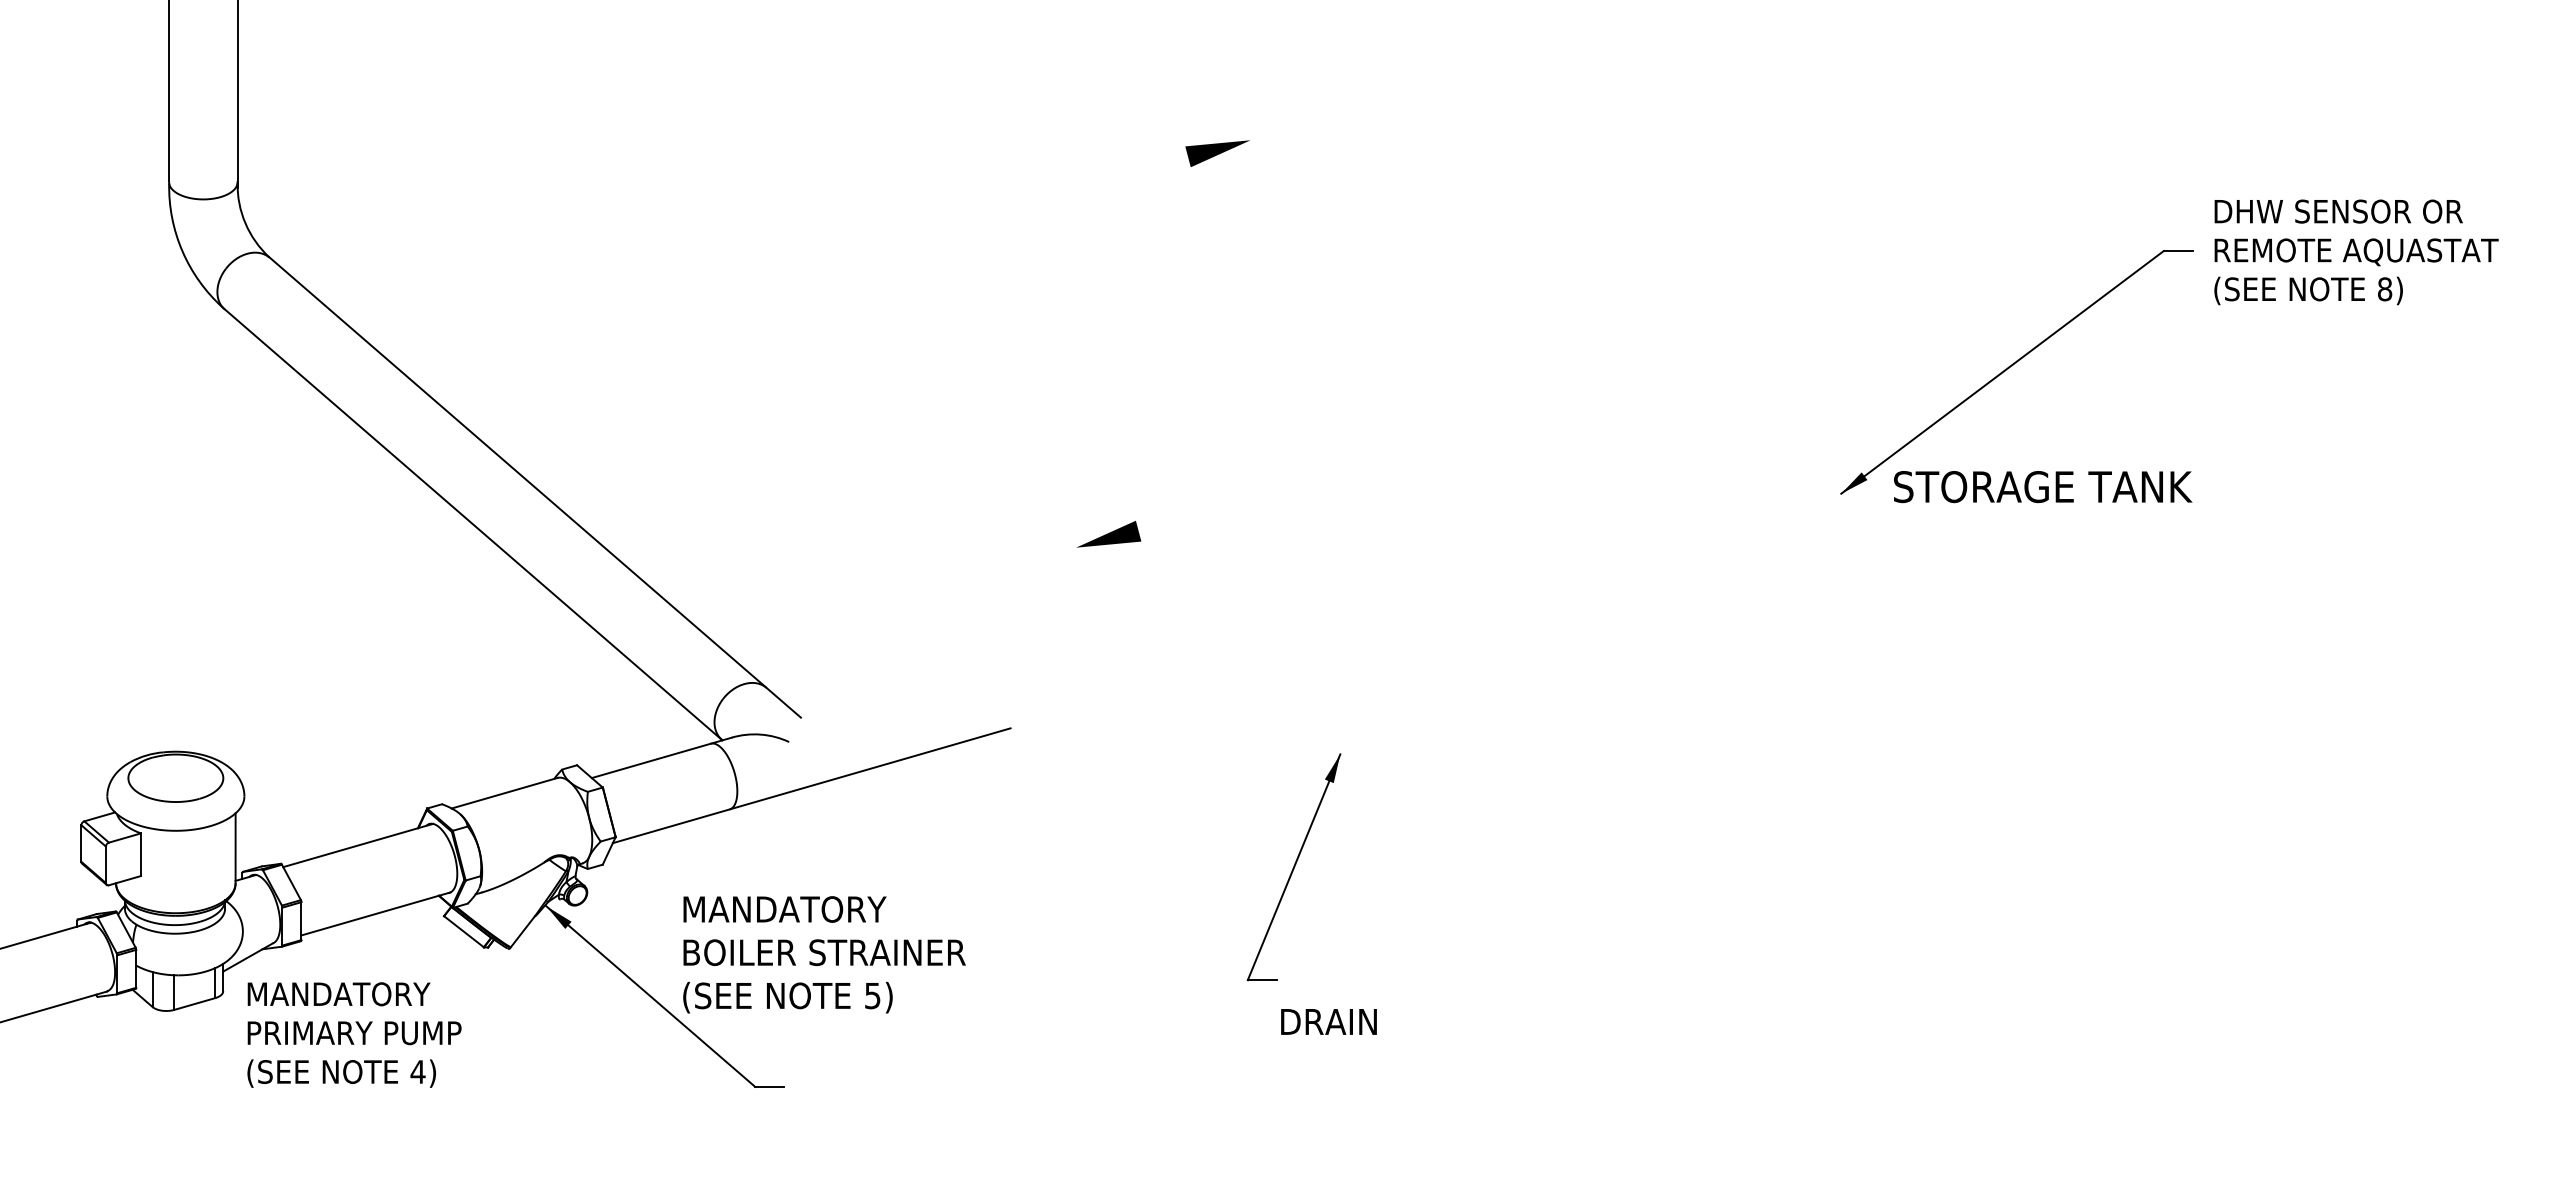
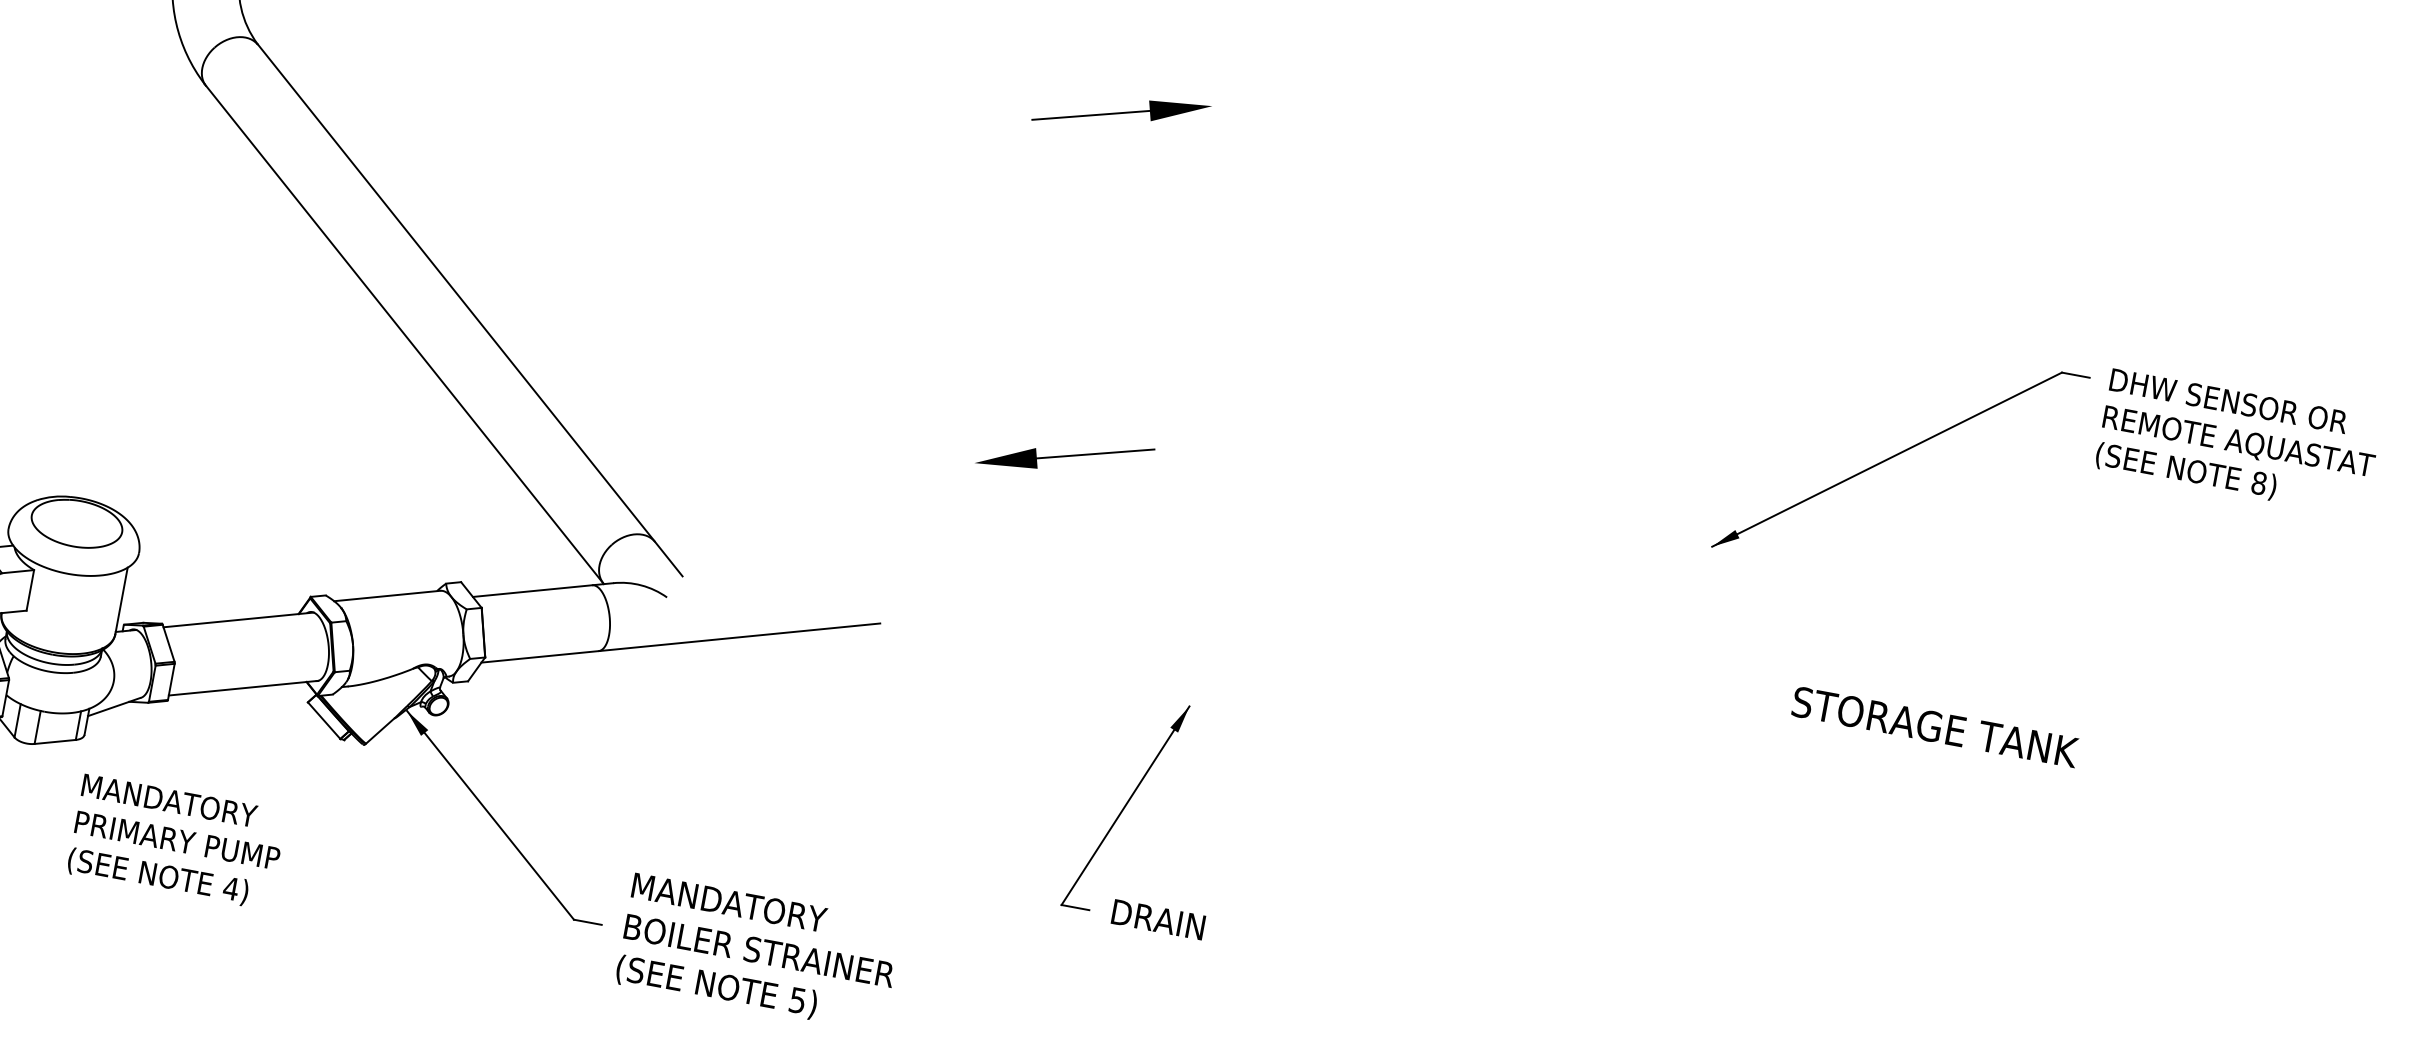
line: (1129, 172) -> (1091, 115), added
text: (2356, 252) -> (2238, 443), moved
text: (2043, 487) -> (1935, 727), moved
line: (1197, 515) -> (1095, 453), added
text: (824, 954) -> (759, 952), moved
text: (1328, 1021) -> (1158, 919), moved
text: (354, 1034) -> (177, 841), moved

